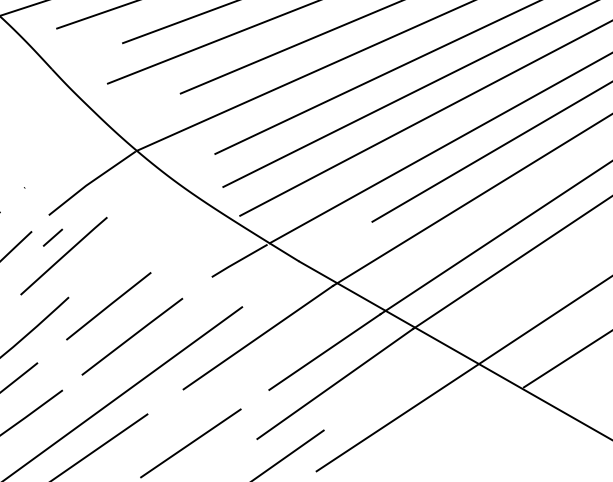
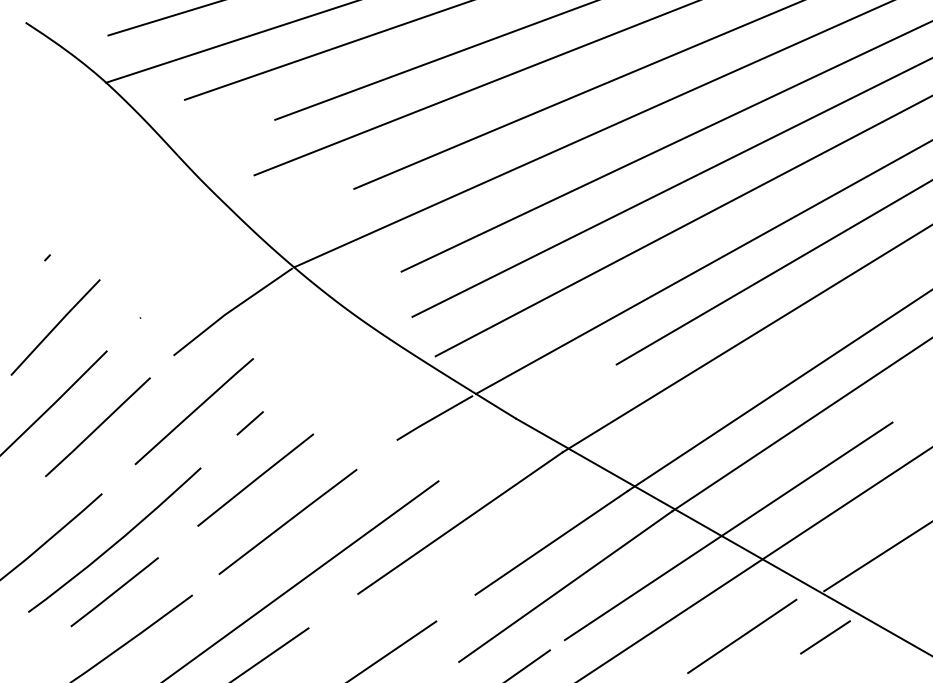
line: (52, 237) -> (249, 423), moved
line: (454, 343) -> (728, 531), added
line: (464, 420) -> (742, 636), added
line: (524, 421) -> (825, 637), added

